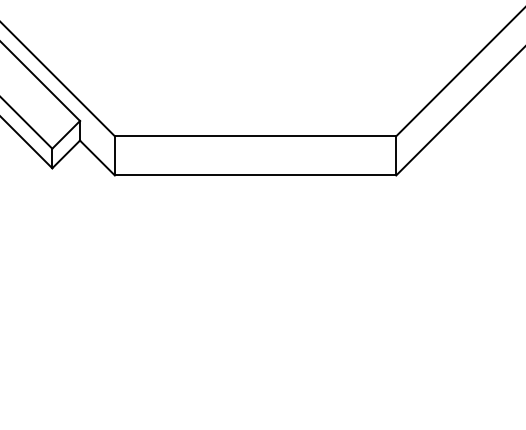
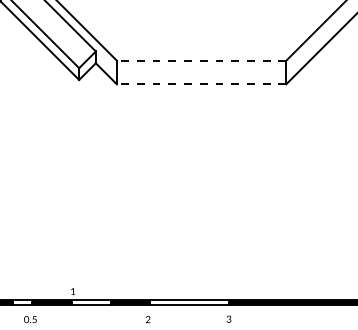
line: (255, 135) -> (201, 60), solid -> dashed
line: (255, 175) -> (201, 84), solid -> dashed

